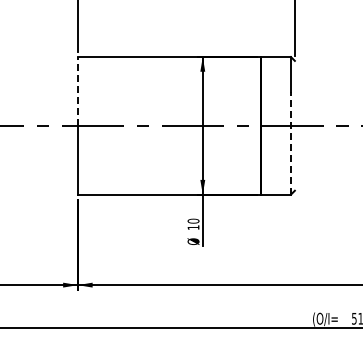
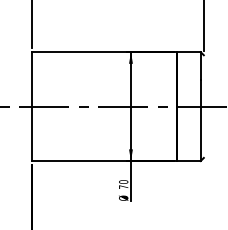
line: (77, 90) -> (31, 78), dashed -> solid
line: (290, 143) -> (200, 120), dashed -> solid
text: (193, 227) -> (123, 187), 10 -> 70

